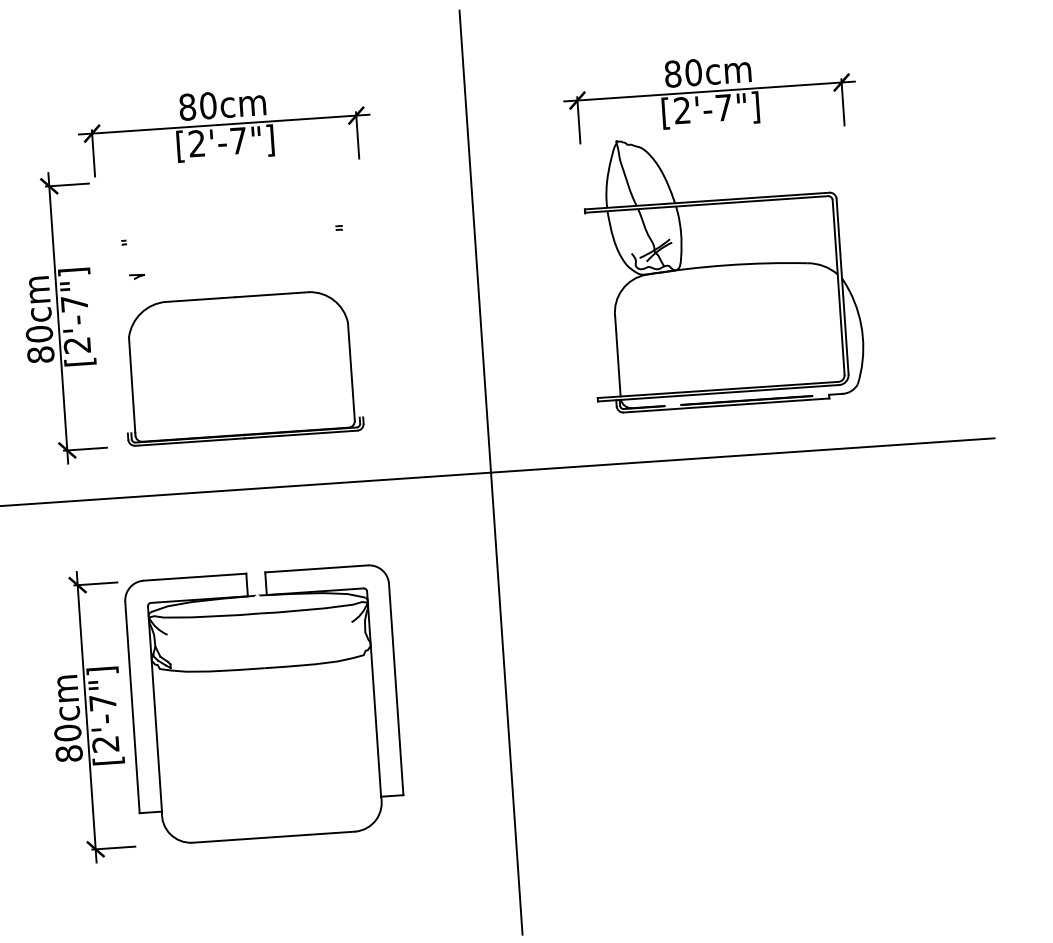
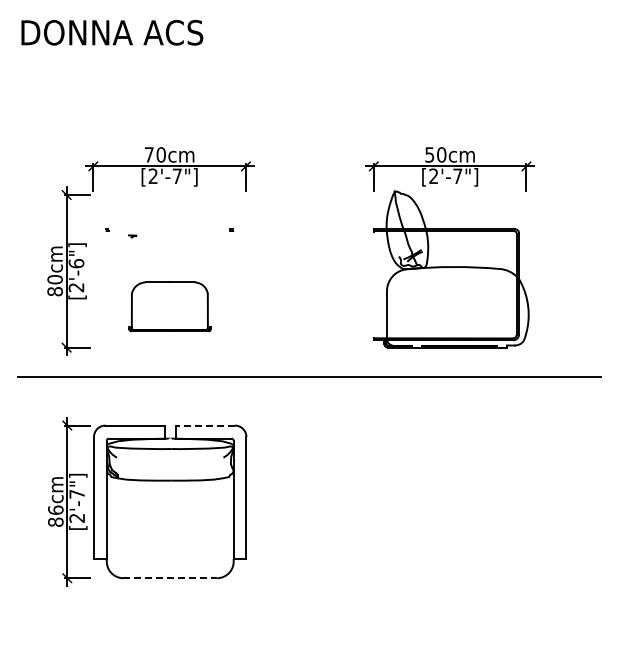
text: (672, 73) -> (429, 154), 80cm -> 50cm
text: (186, 106) -> (148, 154), 80cm -> 70cm
line: (136, 276) -> (132, 236), moved
text: (74, 303) -> (76, 263), [2'-7"] -> [2'-6"]
part: (240, 367) -> (169, 306), size x0.6
line: (491, 473) -> (309, 377), removed
line: (316, 568) -> (205, 425), solid -> dashed
text: (67, 731) -> (55, 509), 80cm -> 86cm
line: (274, 837) -> (170, 578), solid -> dashed

